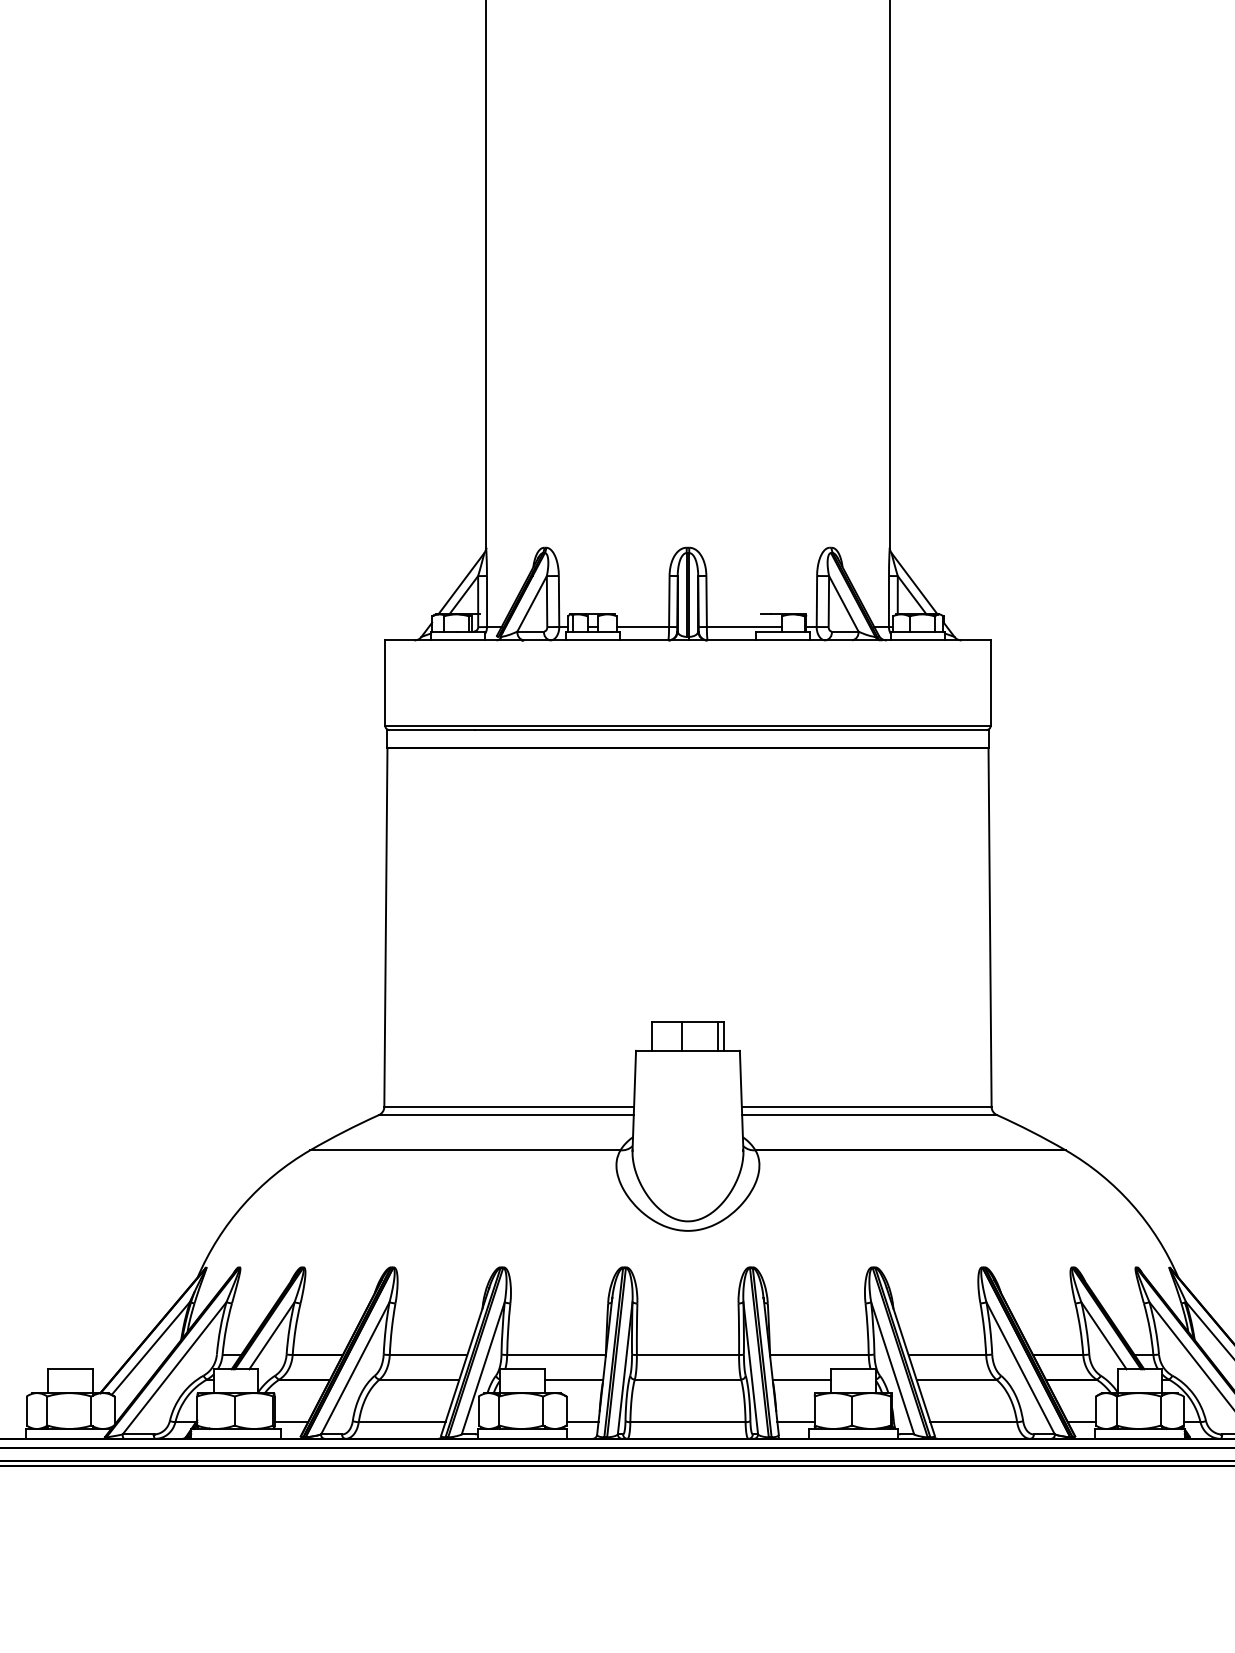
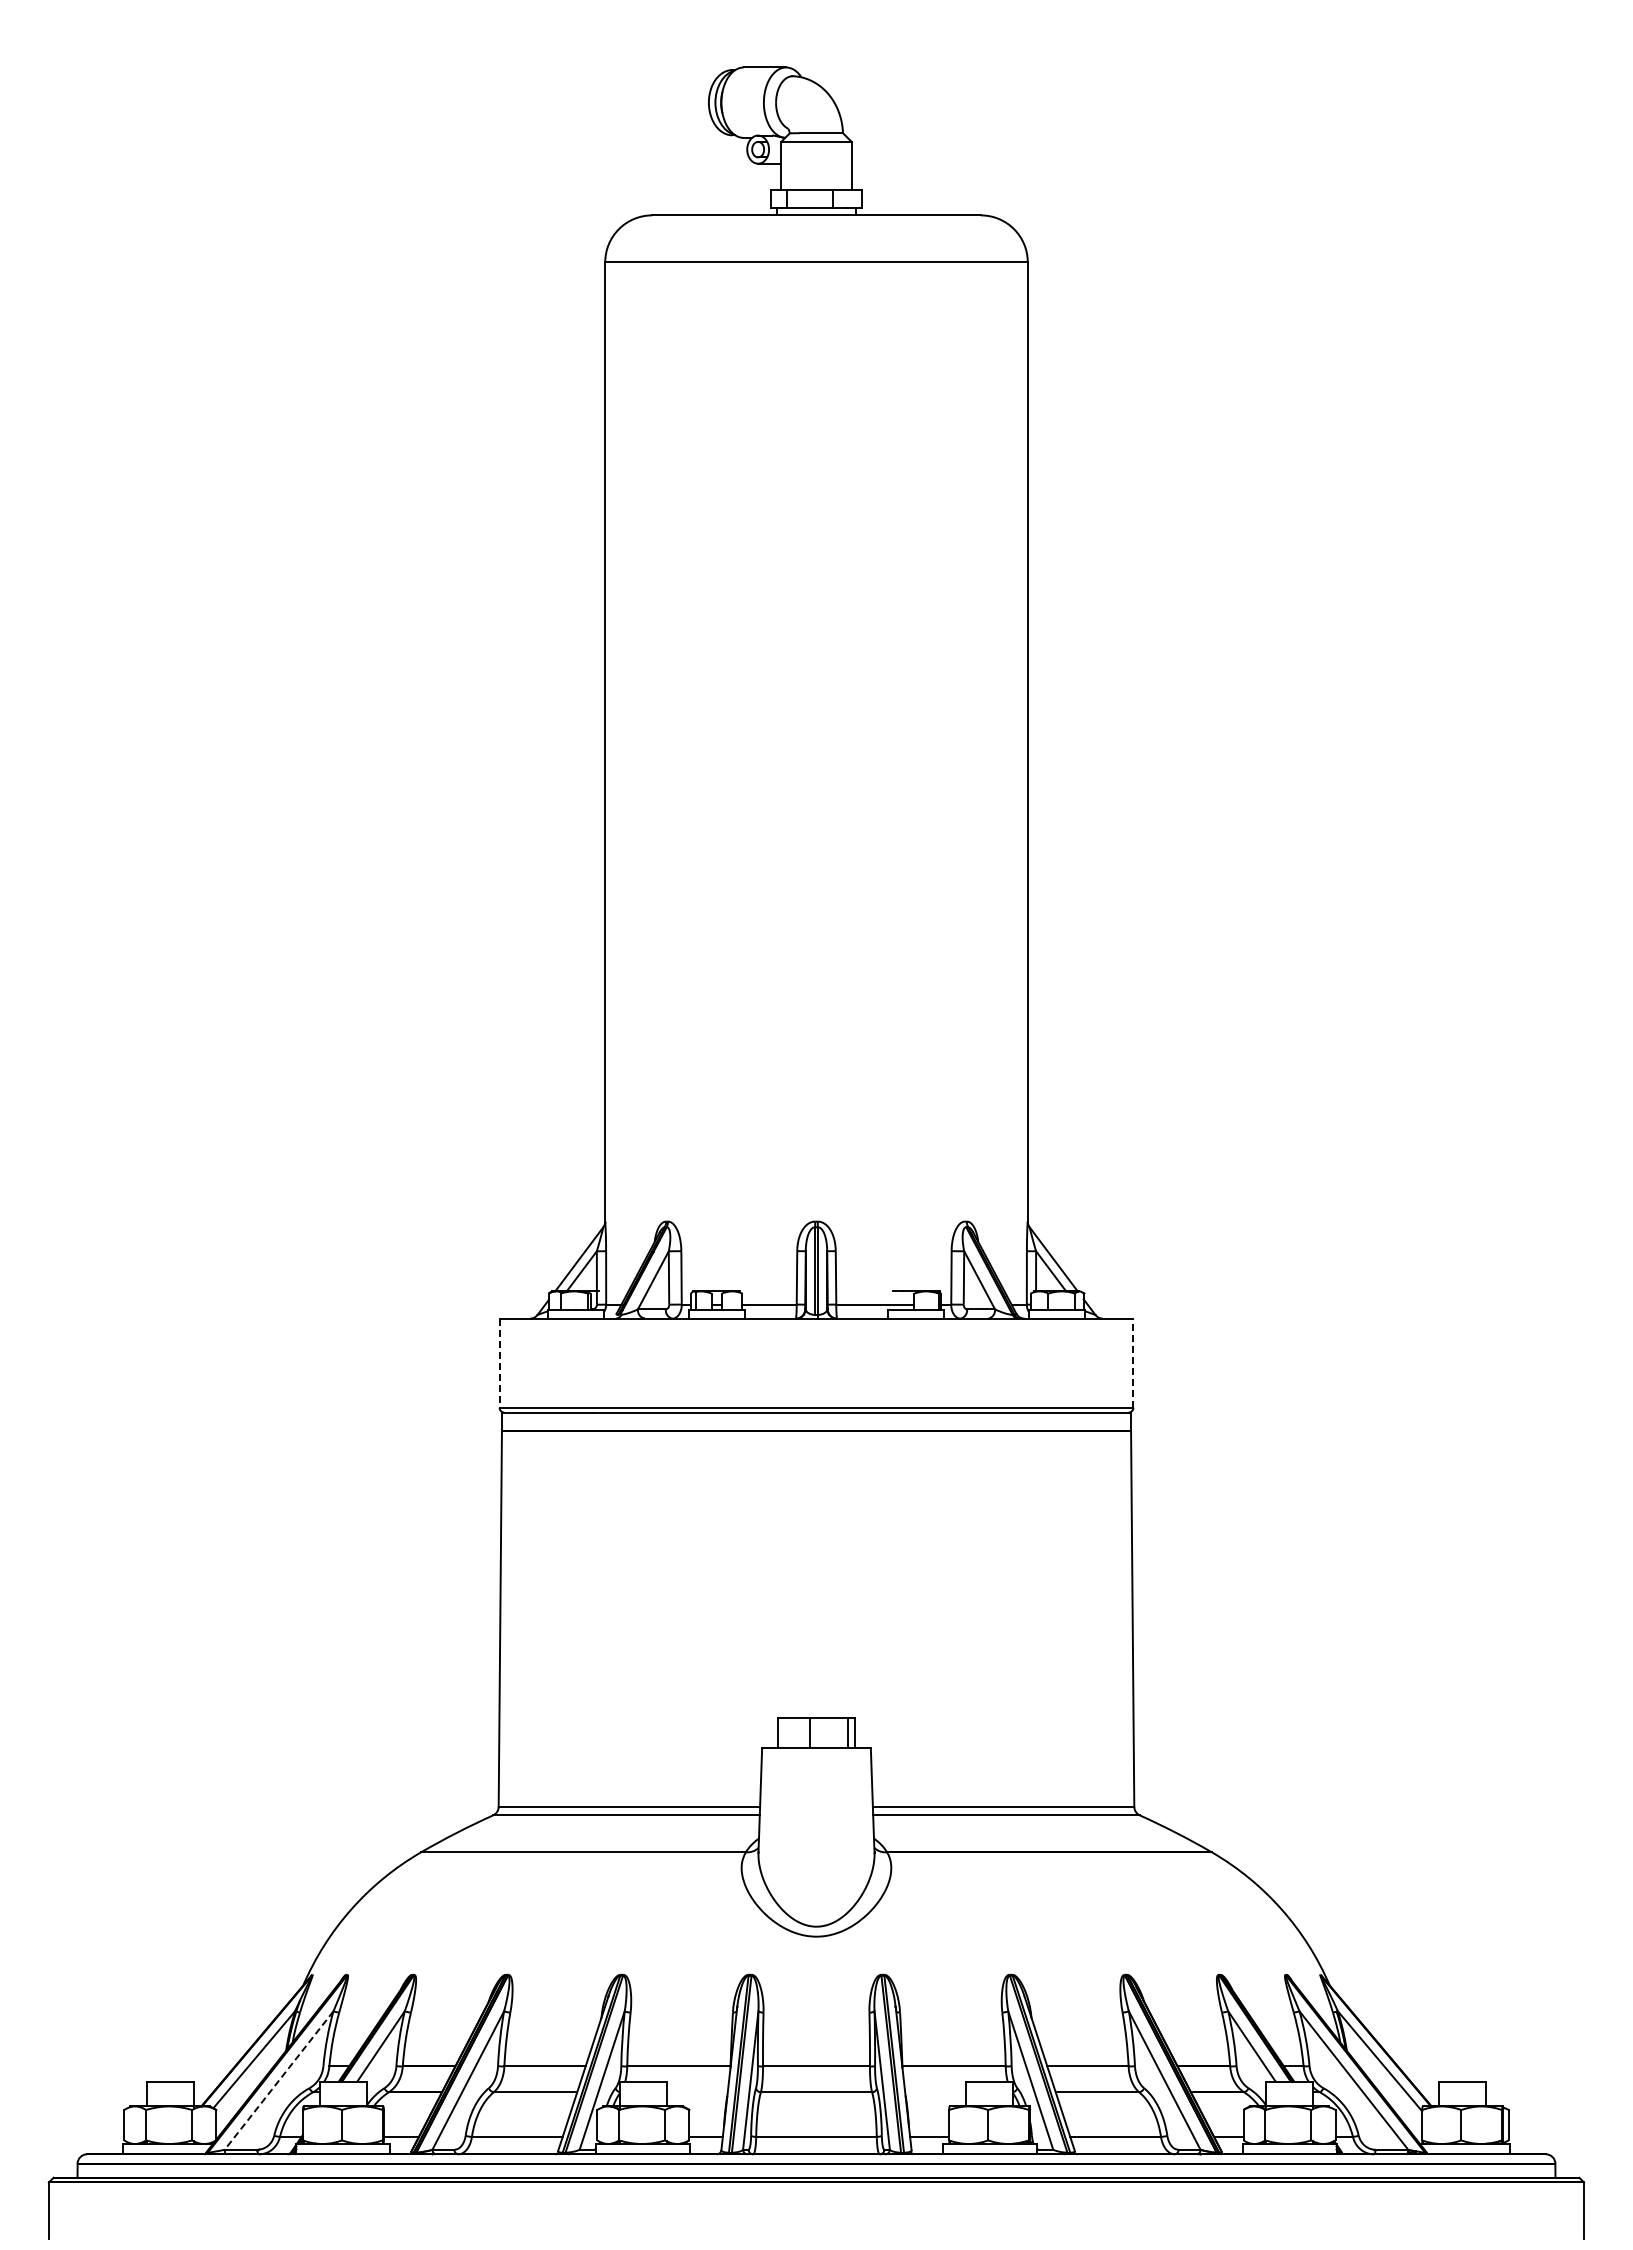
line: (385, 683) -> (499, 1363), solid -> dashed
line: (990, 683) -> (1133, 1363), solid -> dashed
line: (173, 1368) -> (278, 2080), solid -> dashed
line: (573, 1379) -> (696, 2092), removed
line: (801, 1379) -> (935, 2092), removed

